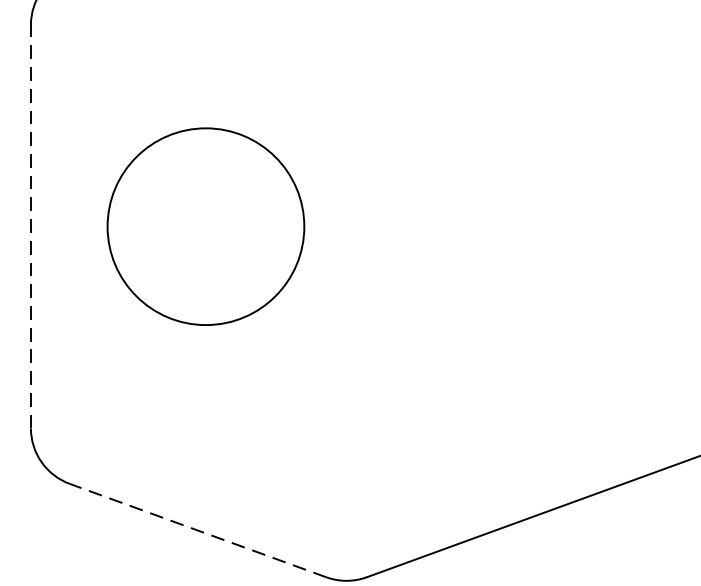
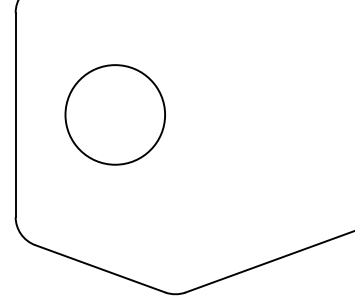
line: (30, 225) -> (15, 114), dashed -> solid
circle: (204, 225) -> (114, 114), moved
line: (196, 529) -> (99, 268), dashed -> solid

